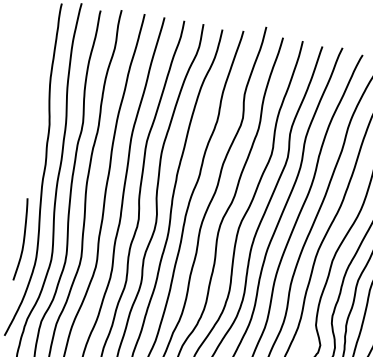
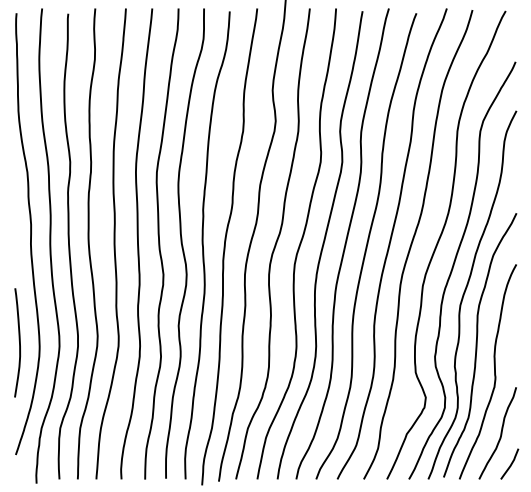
curve: (23, 239) -> (19, 342), moved

